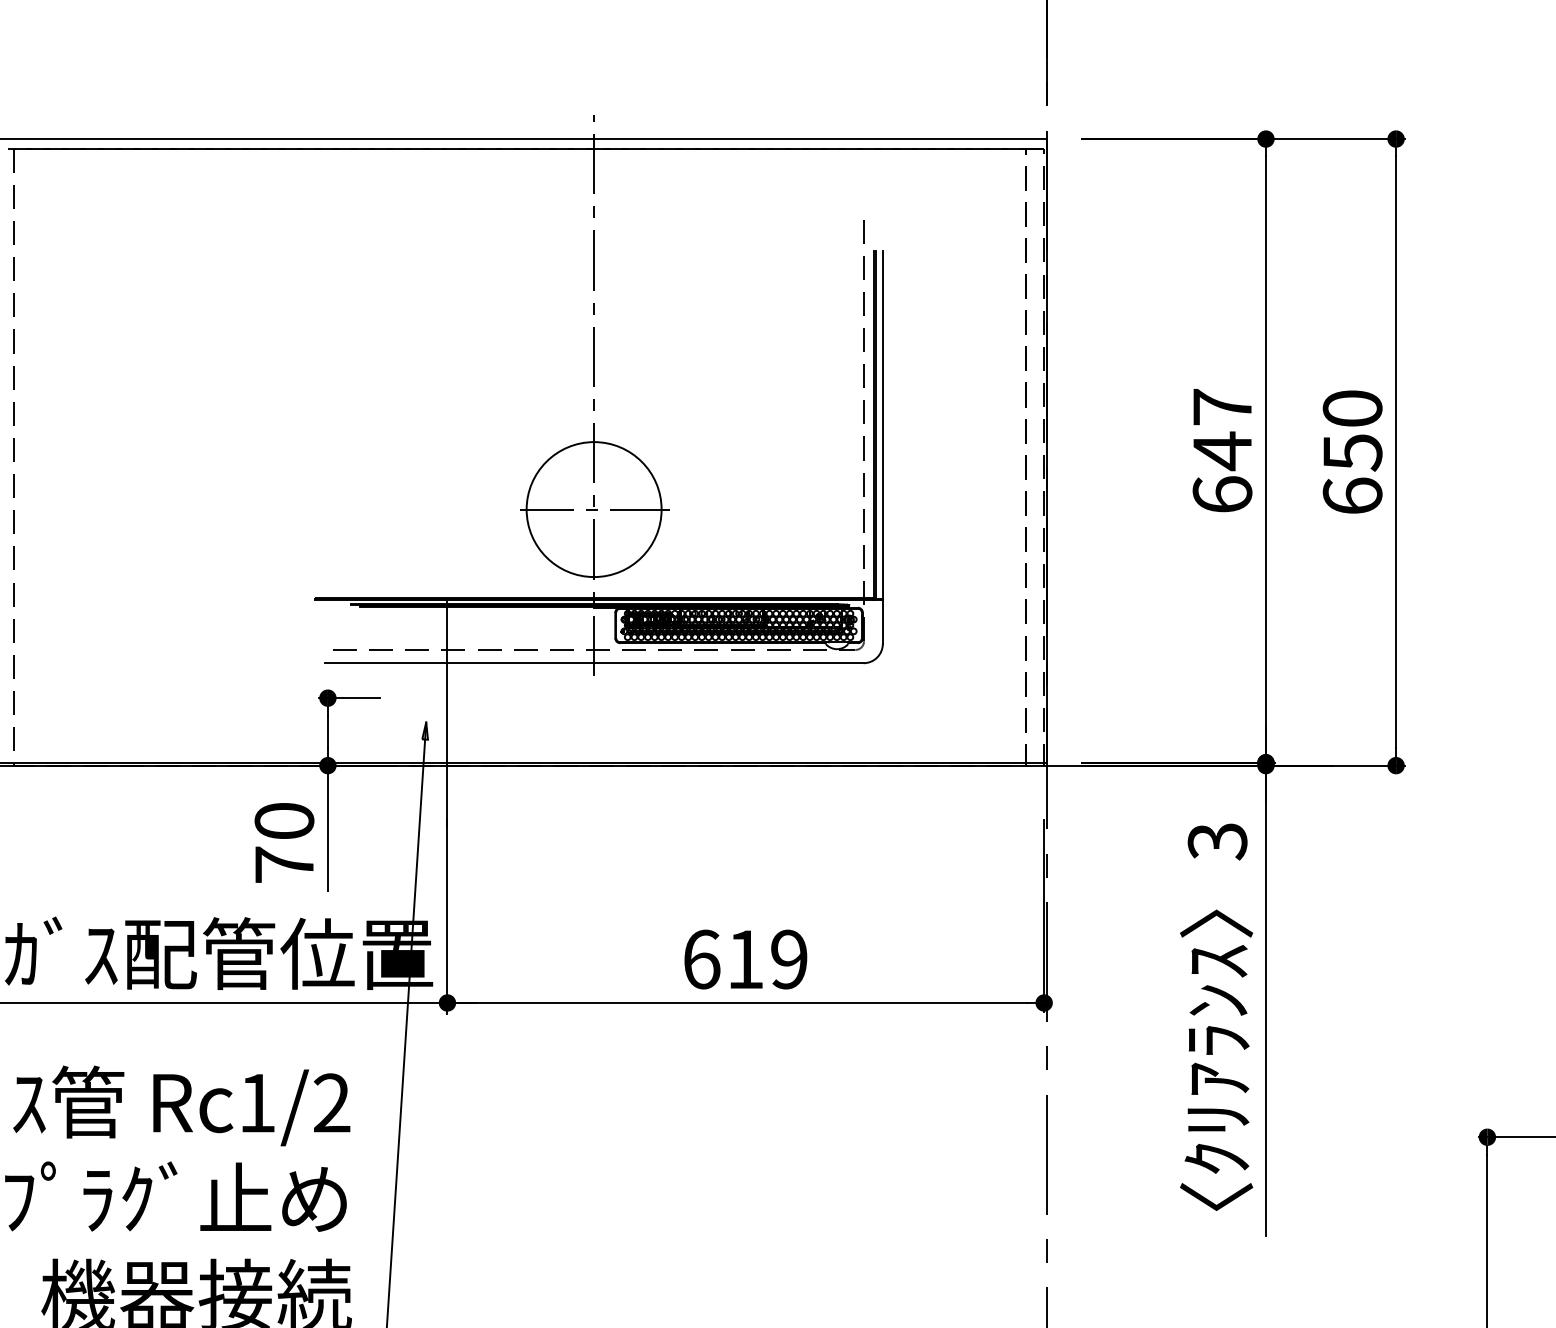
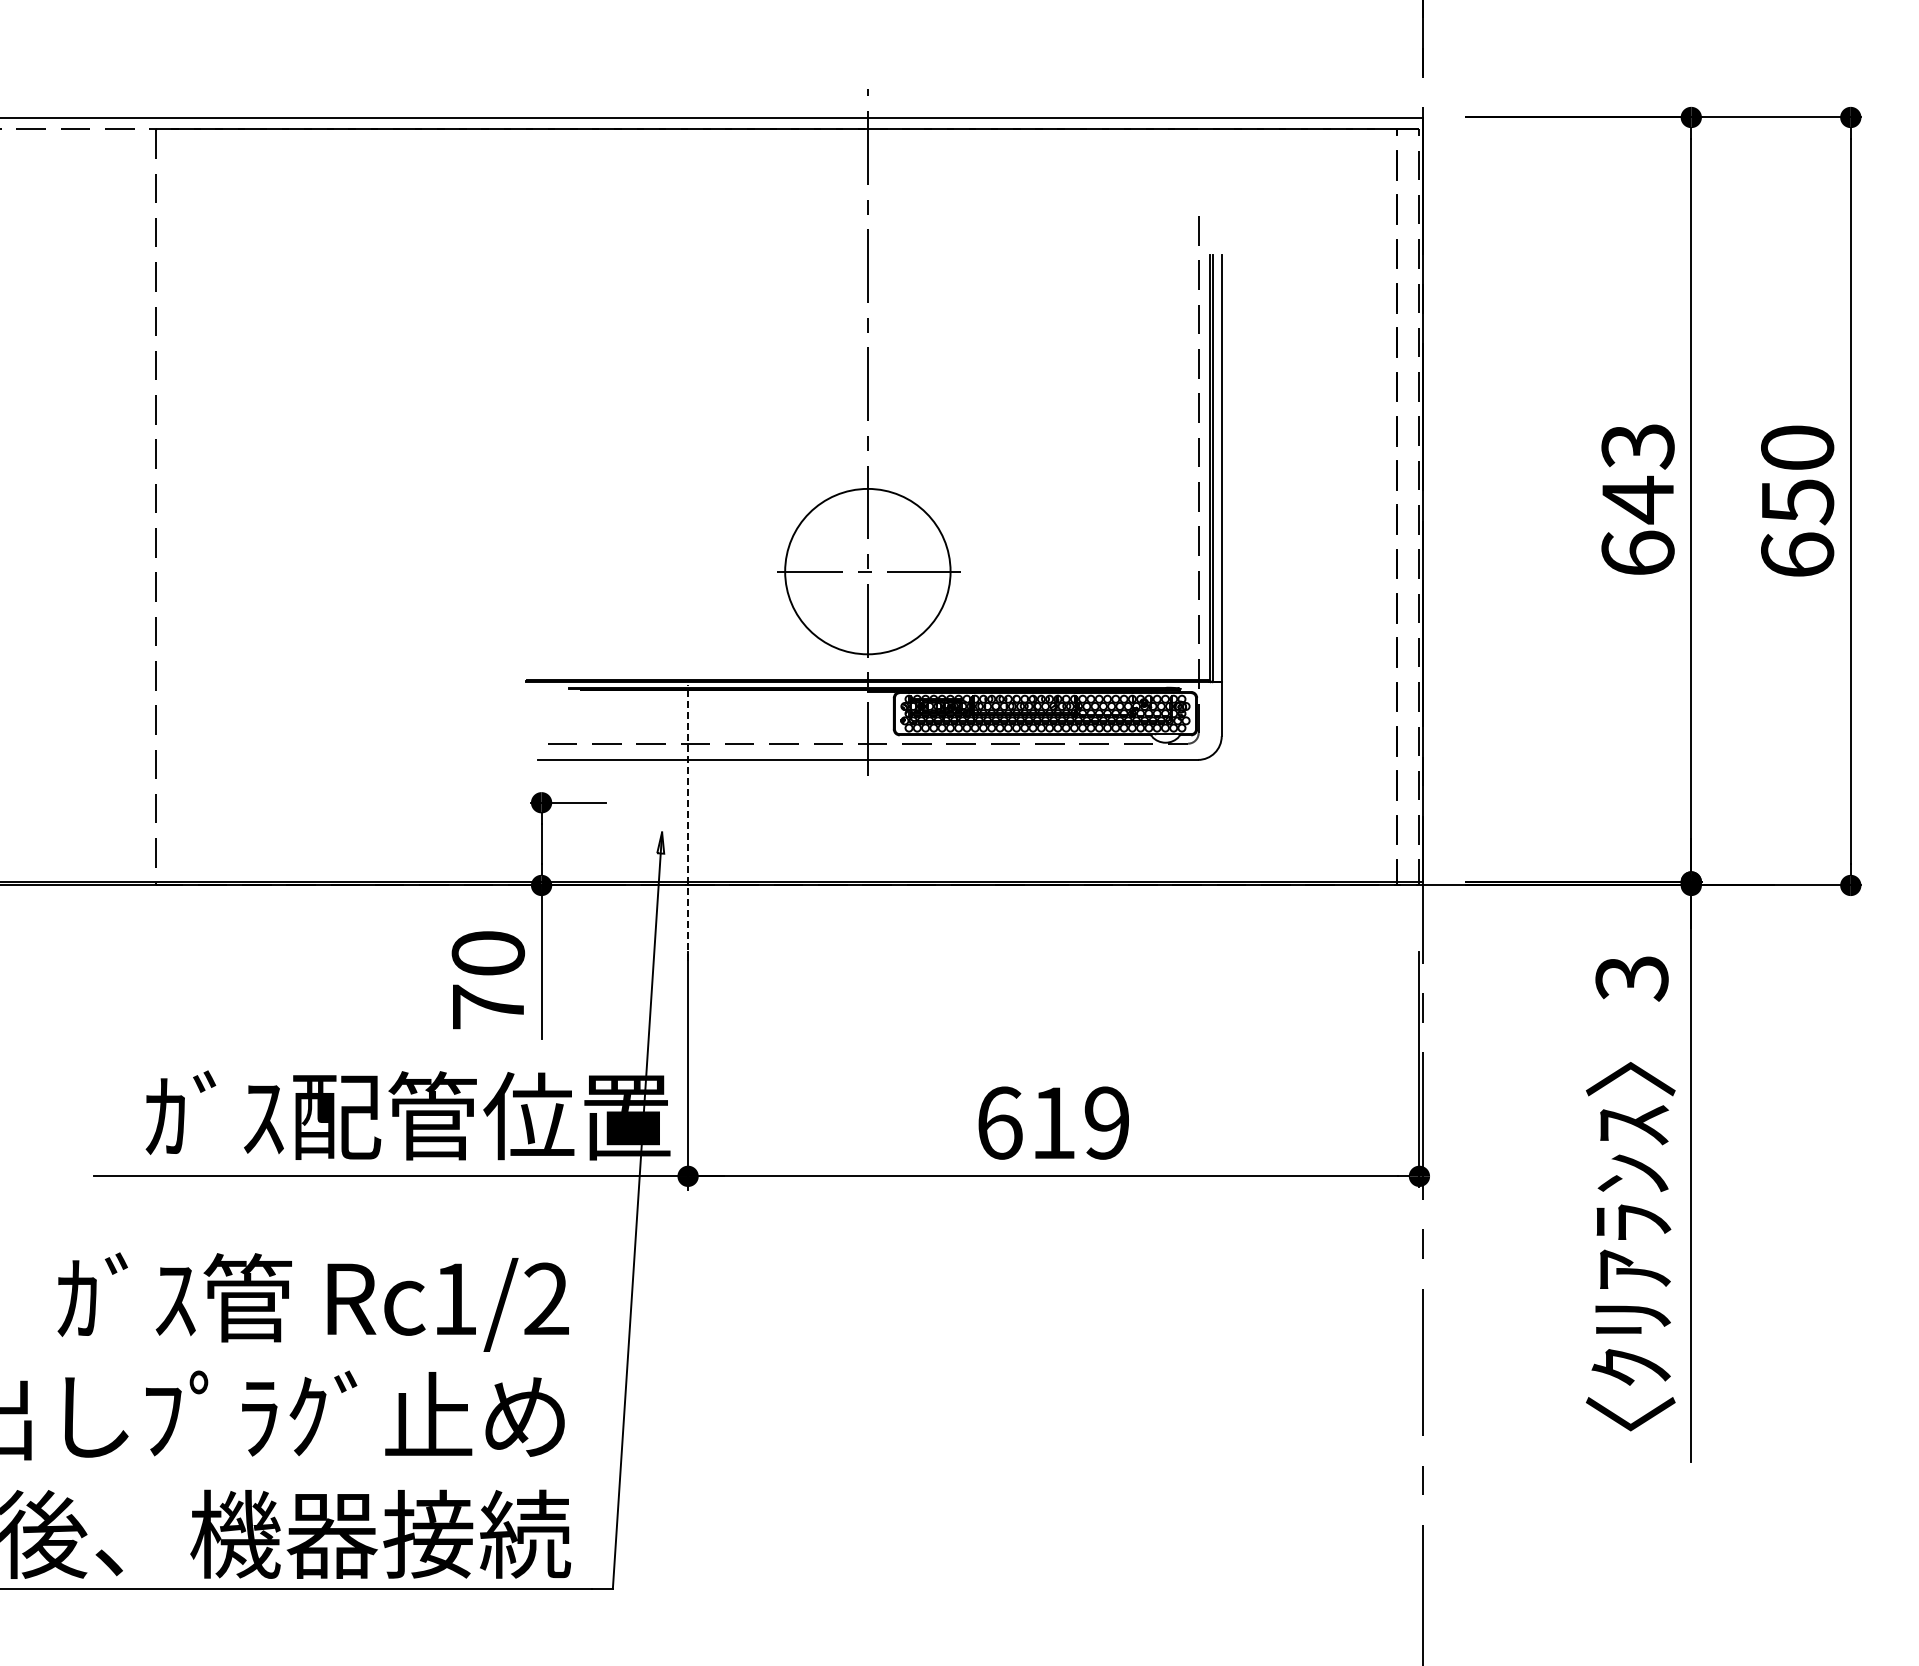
text: (1222, 407) -> (1637, 446), 647 -> 643
line: (447, 715) -> (688, 823), solid -> dashed

